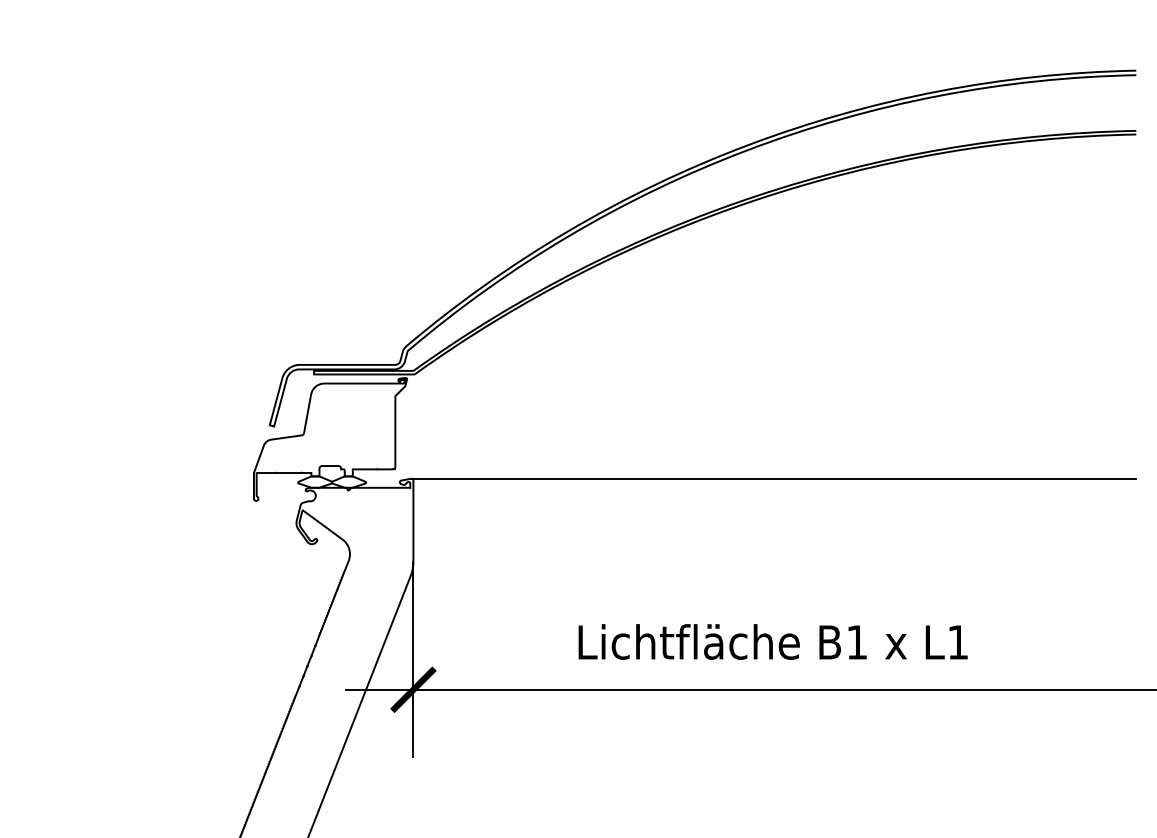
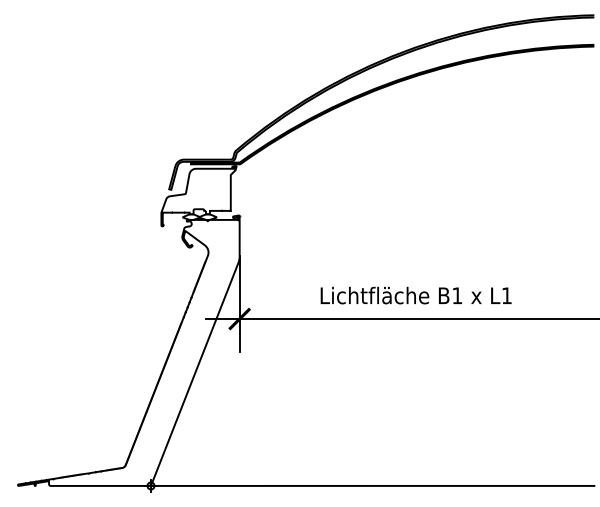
line: (773, 478) -> (416, 215), removed

